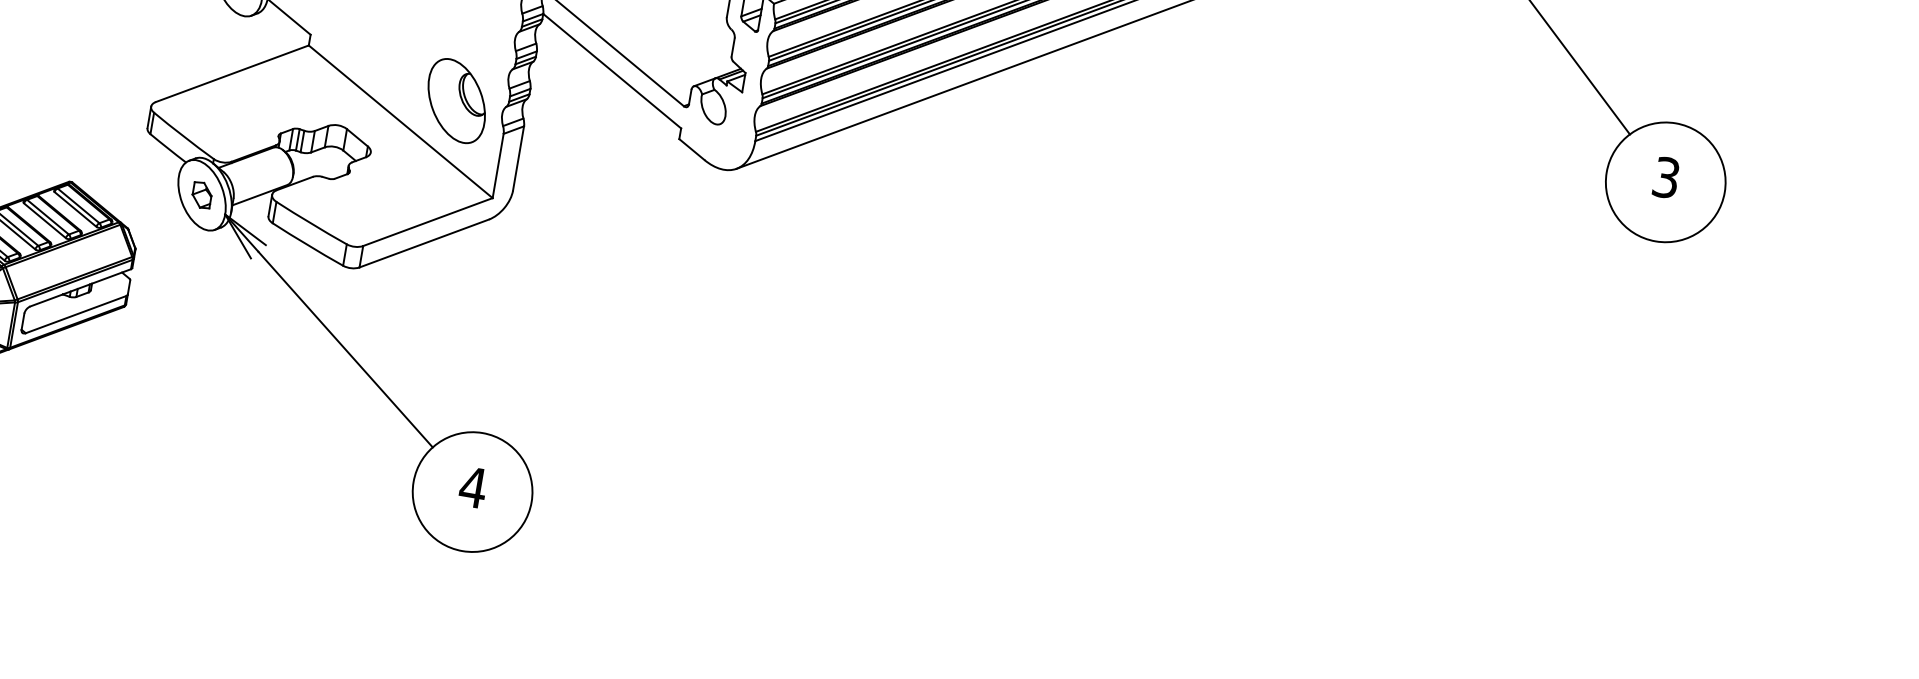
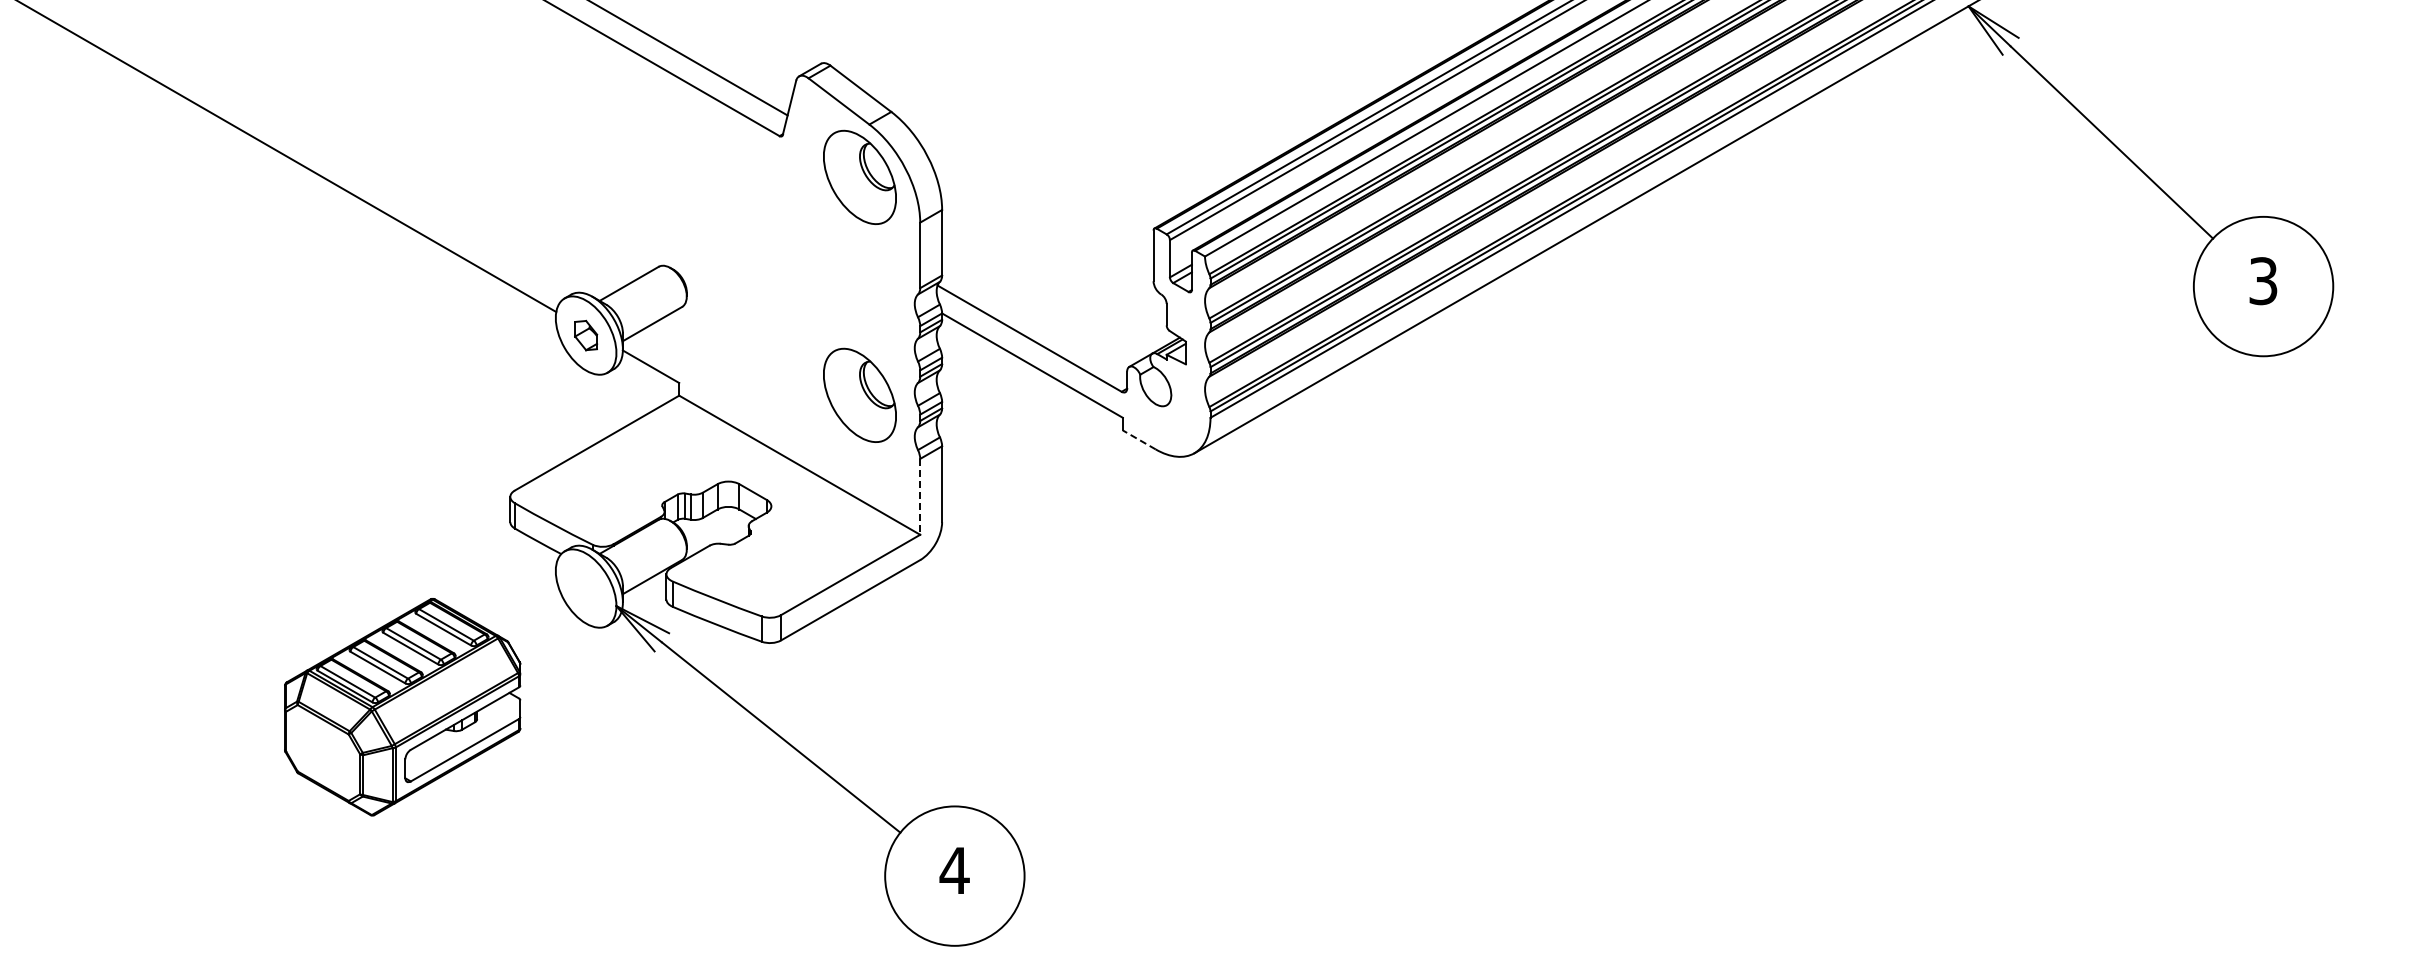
part: (456, 100) -> (859, 394), moved
line: (692, 149) -> (1139, 439), solid -> dashed
line: (498, 165) -> (920, 496), solid -> dashed
part: (202, 195) -> (586, 588), removed

